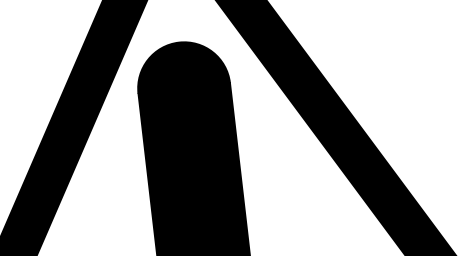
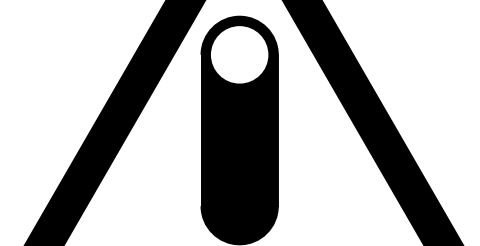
fill: (183, 87) -> (239, 54), removed

